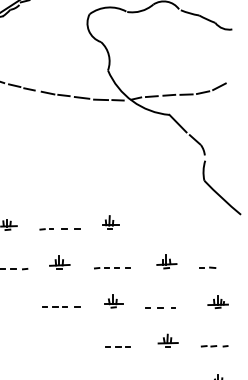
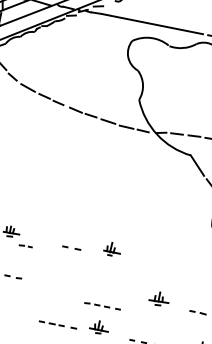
line: (45, 229) -> (24, 246), moved
part: (59, 262) -> (53, 278), removed
part: (112, 268) -> (102, 306), moved
line: (62, 306) -> (59, 324), moved

